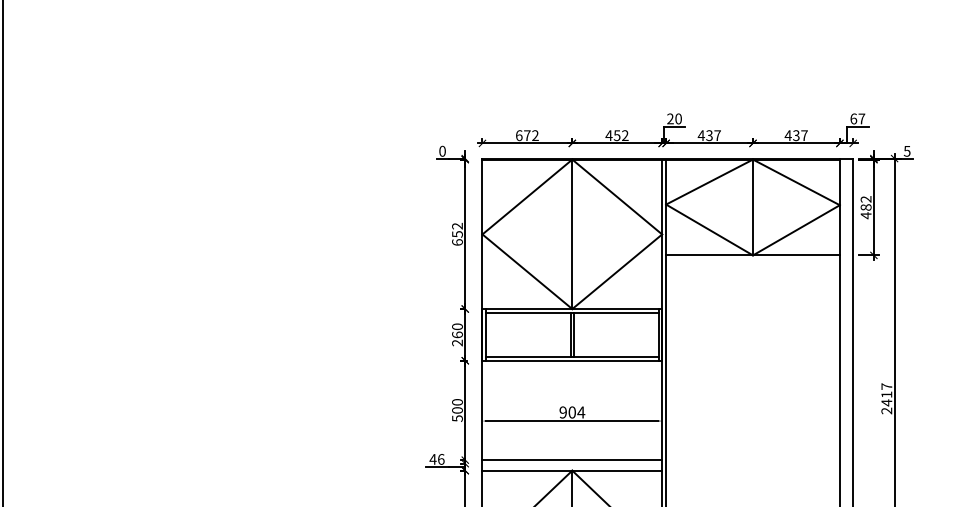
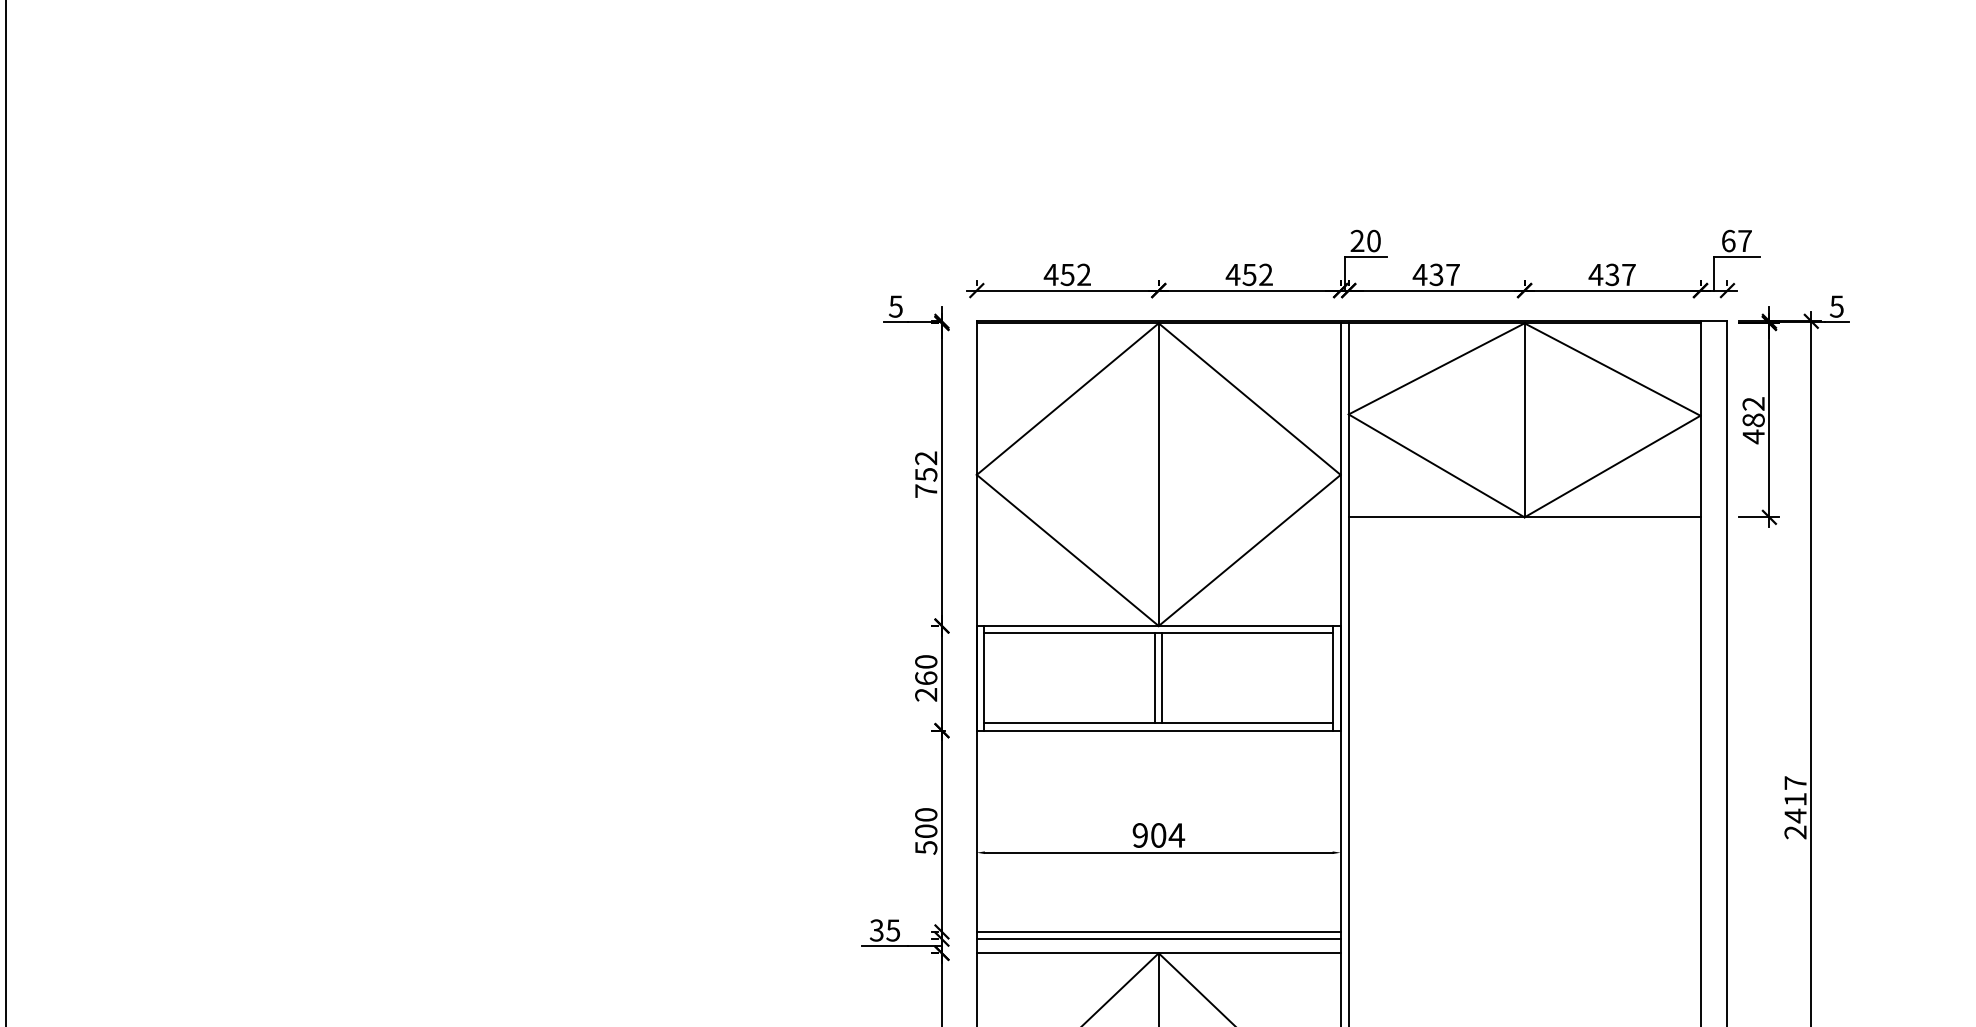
text: (522, 135) -> (1057, 274), 672 -> 452
text: (442, 150) -> (895, 304), 0 -> 5
text: (457, 242) -> (926, 491), 652 -> 752
text: (436, 459) -> (883, 930), 46 -> 35
line: (572, 463) -> (1159, 938), added

